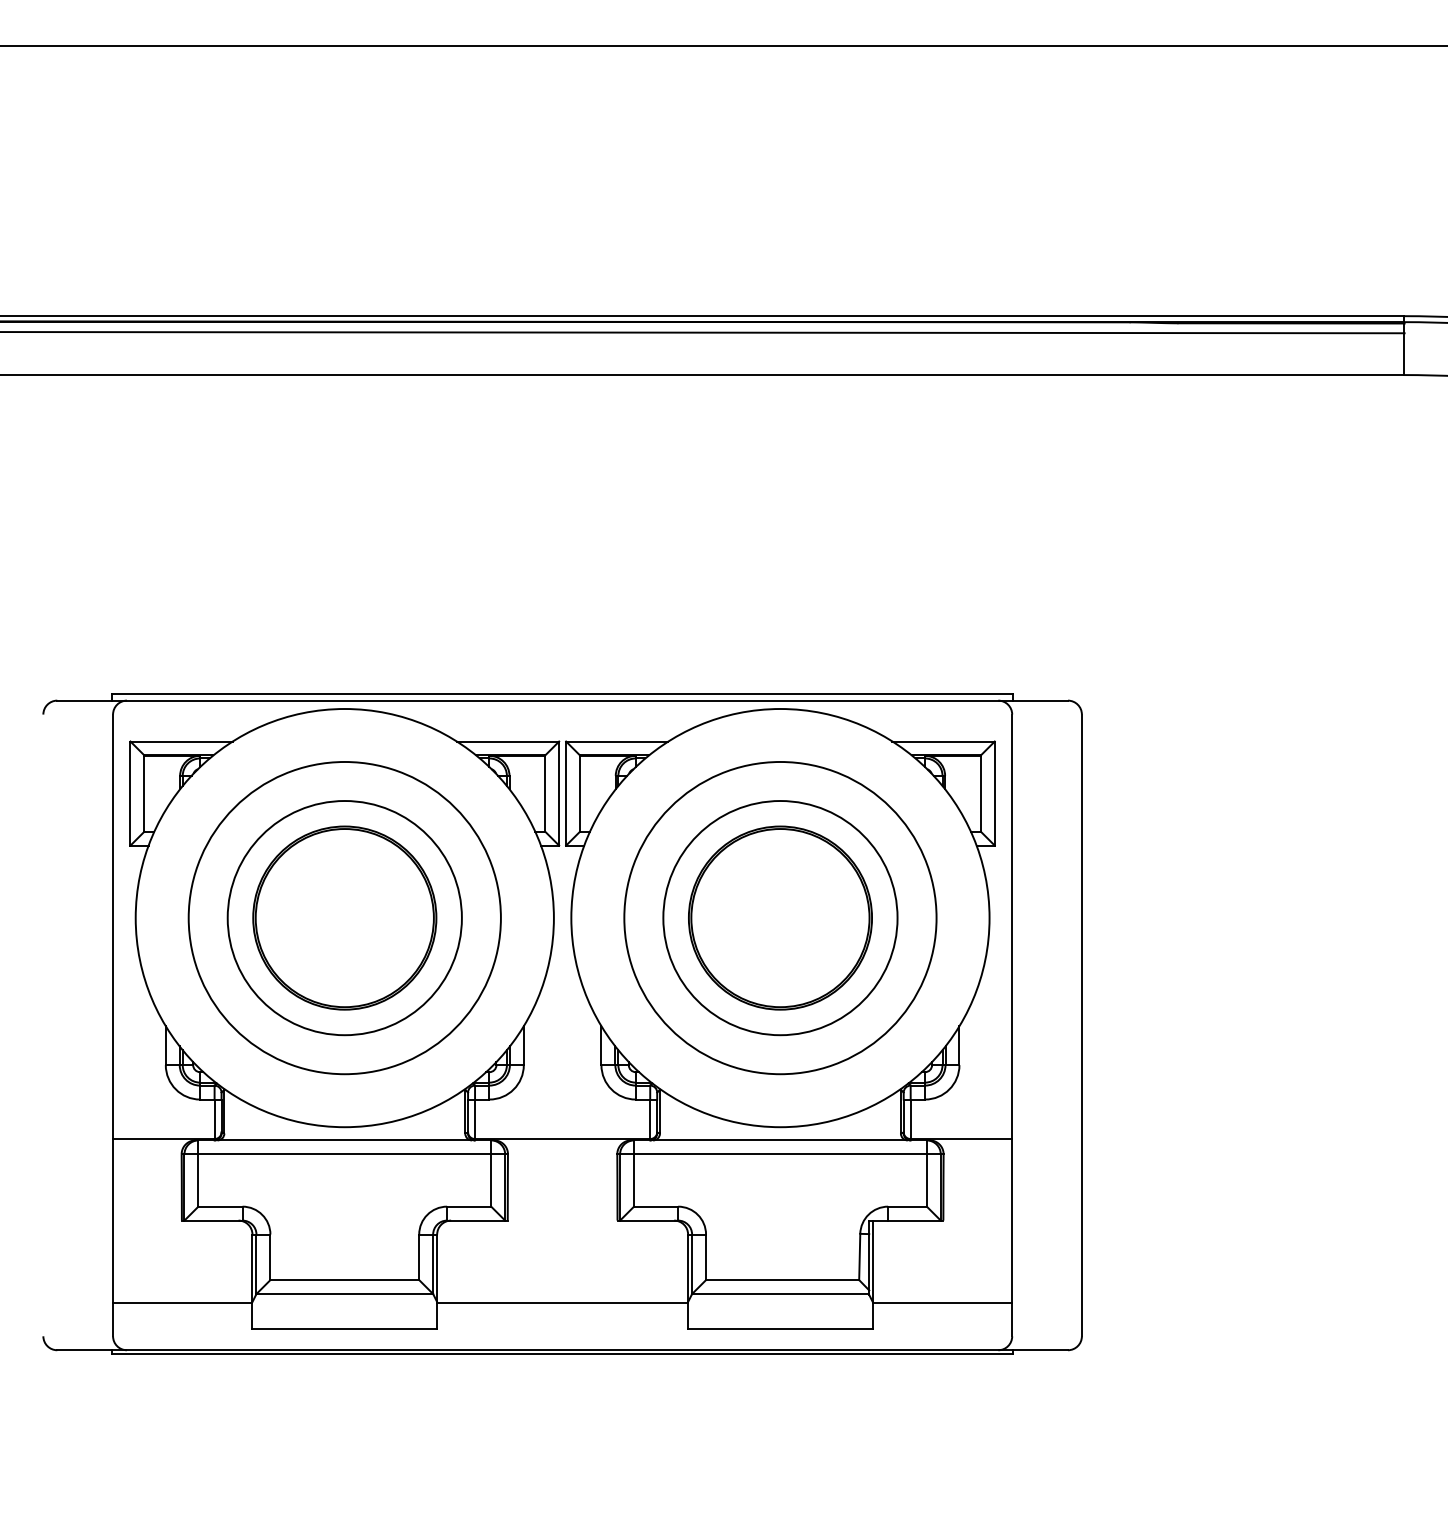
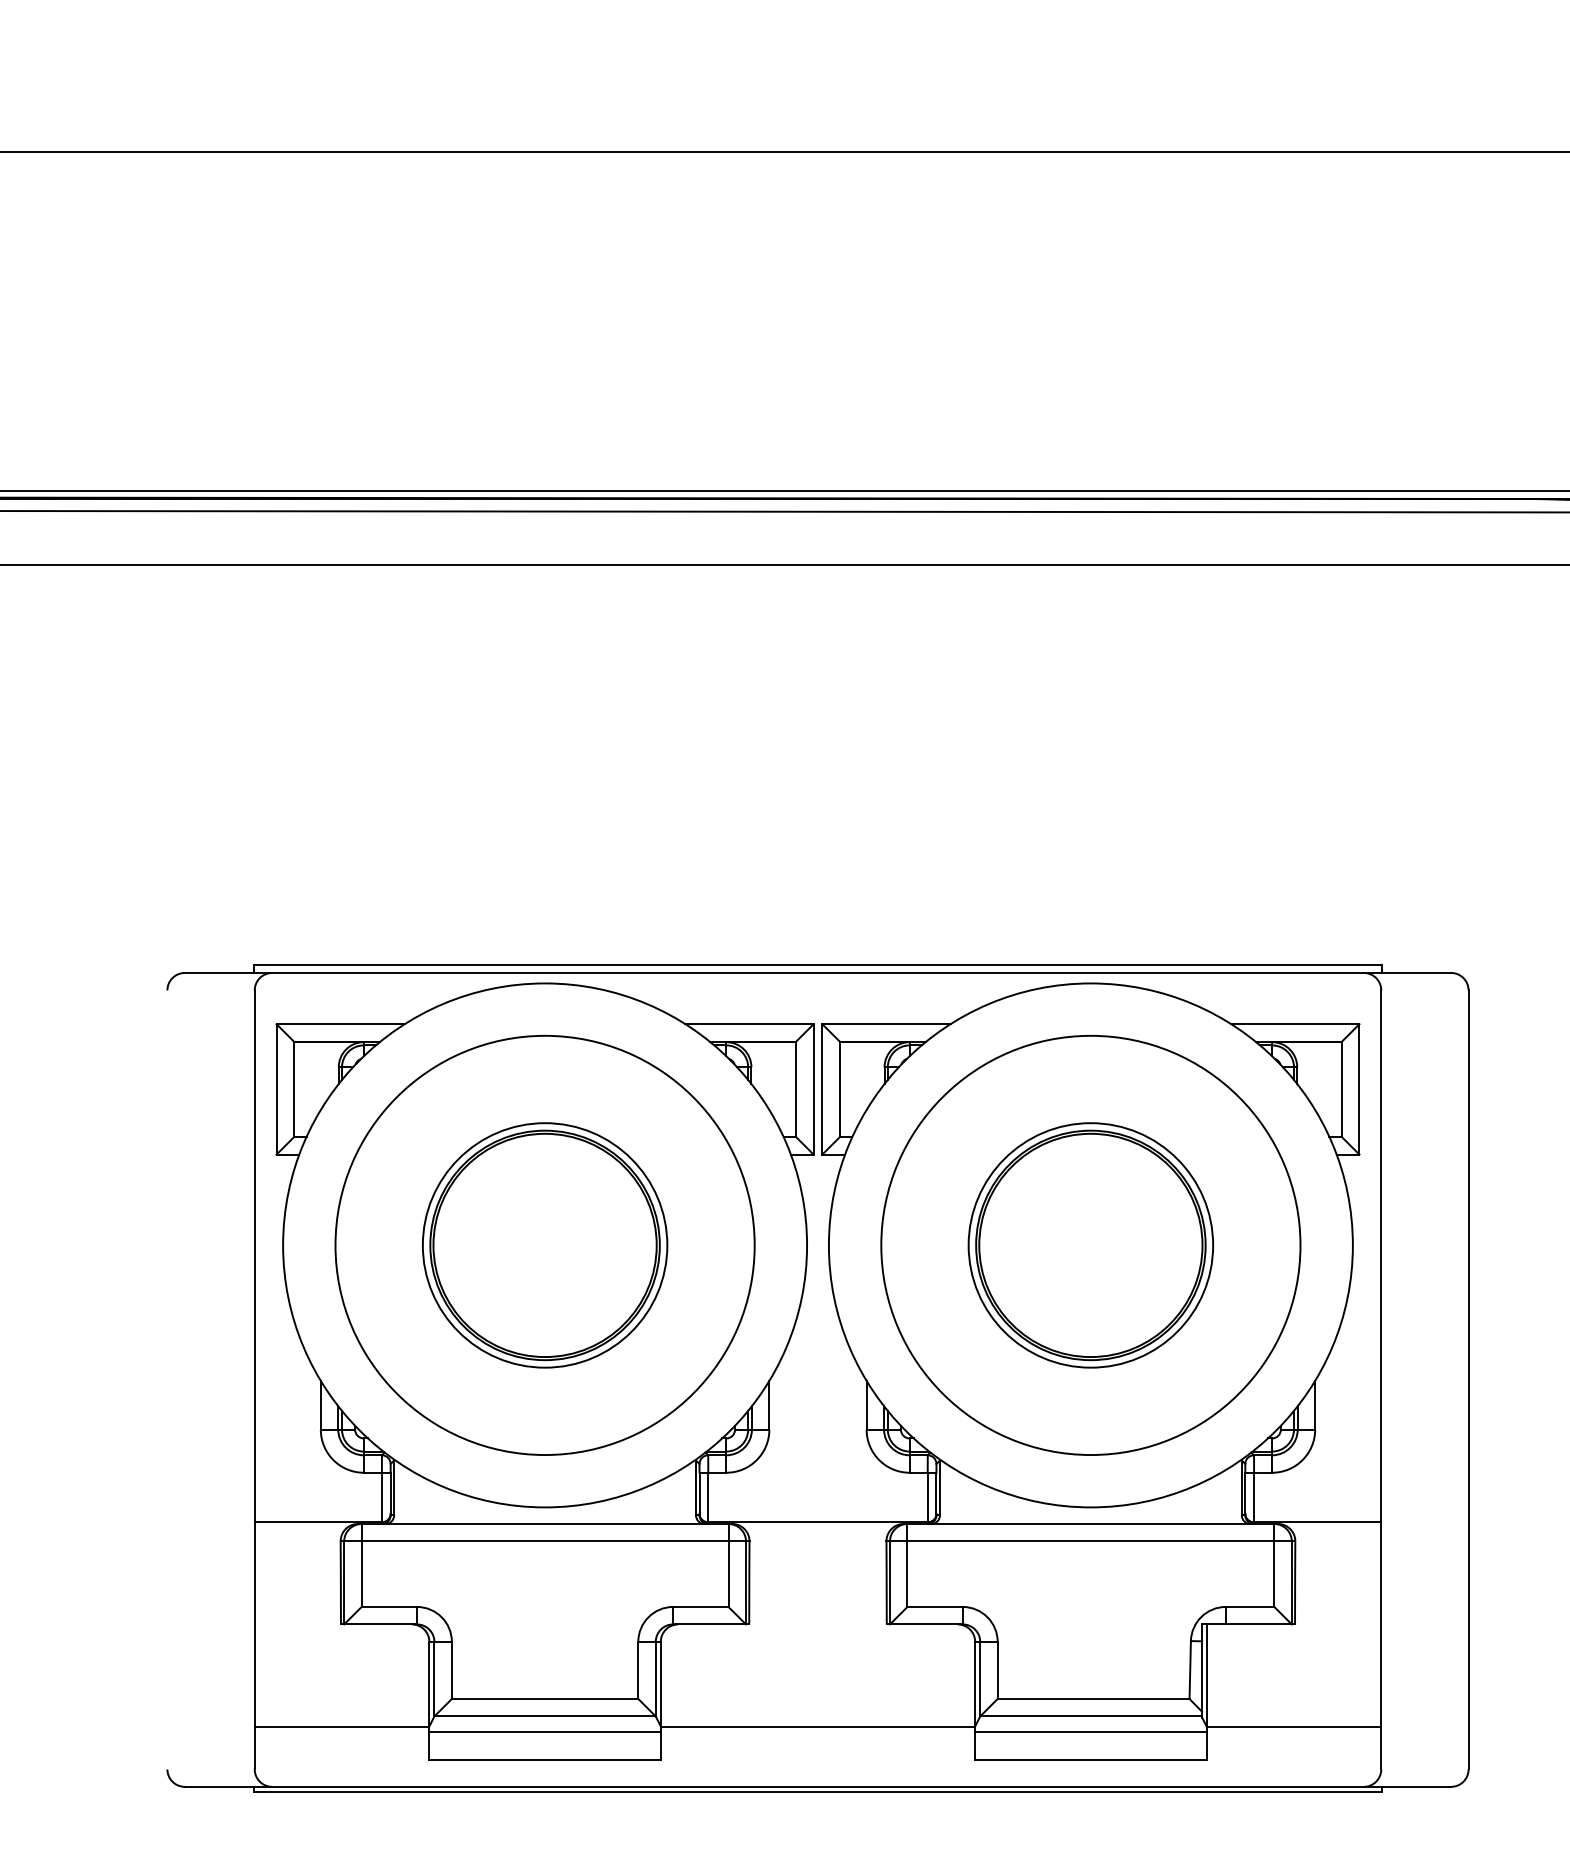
circle: (344, 917) -> (544, 1244), size x0.62
circle: (344, 917) -> (544, 1244), size x1.43
circle: (780, 917) -> (1090, 1244), size x0.62
circle: (780, 917) -> (1090, 1244), size x1.43
line: (344, 1306) -> (544, 1732), added
line: (780, 1306) -> (1090, 1732), added

